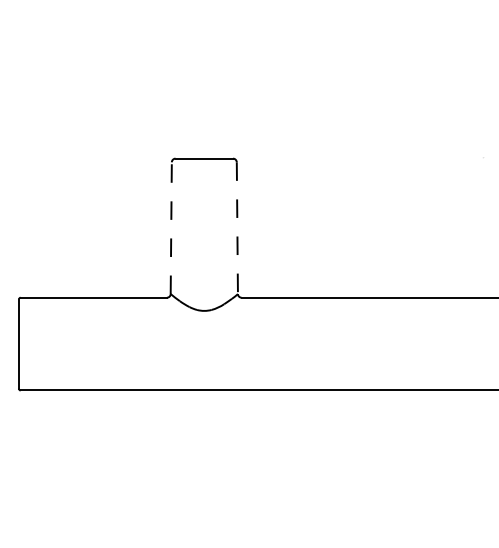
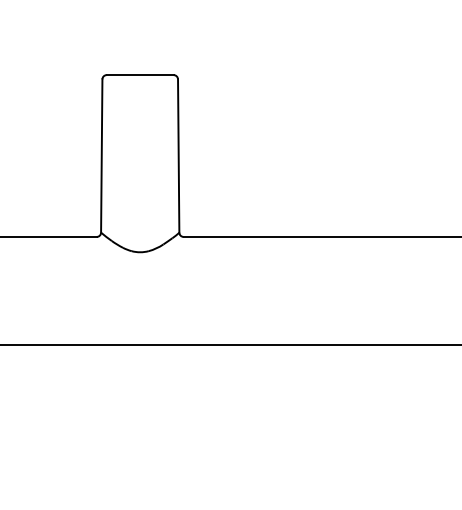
line: (171, 228) -> (102, 156), dashed -> solid
line: (237, 228) -> (178, 156), dashed -> solid

